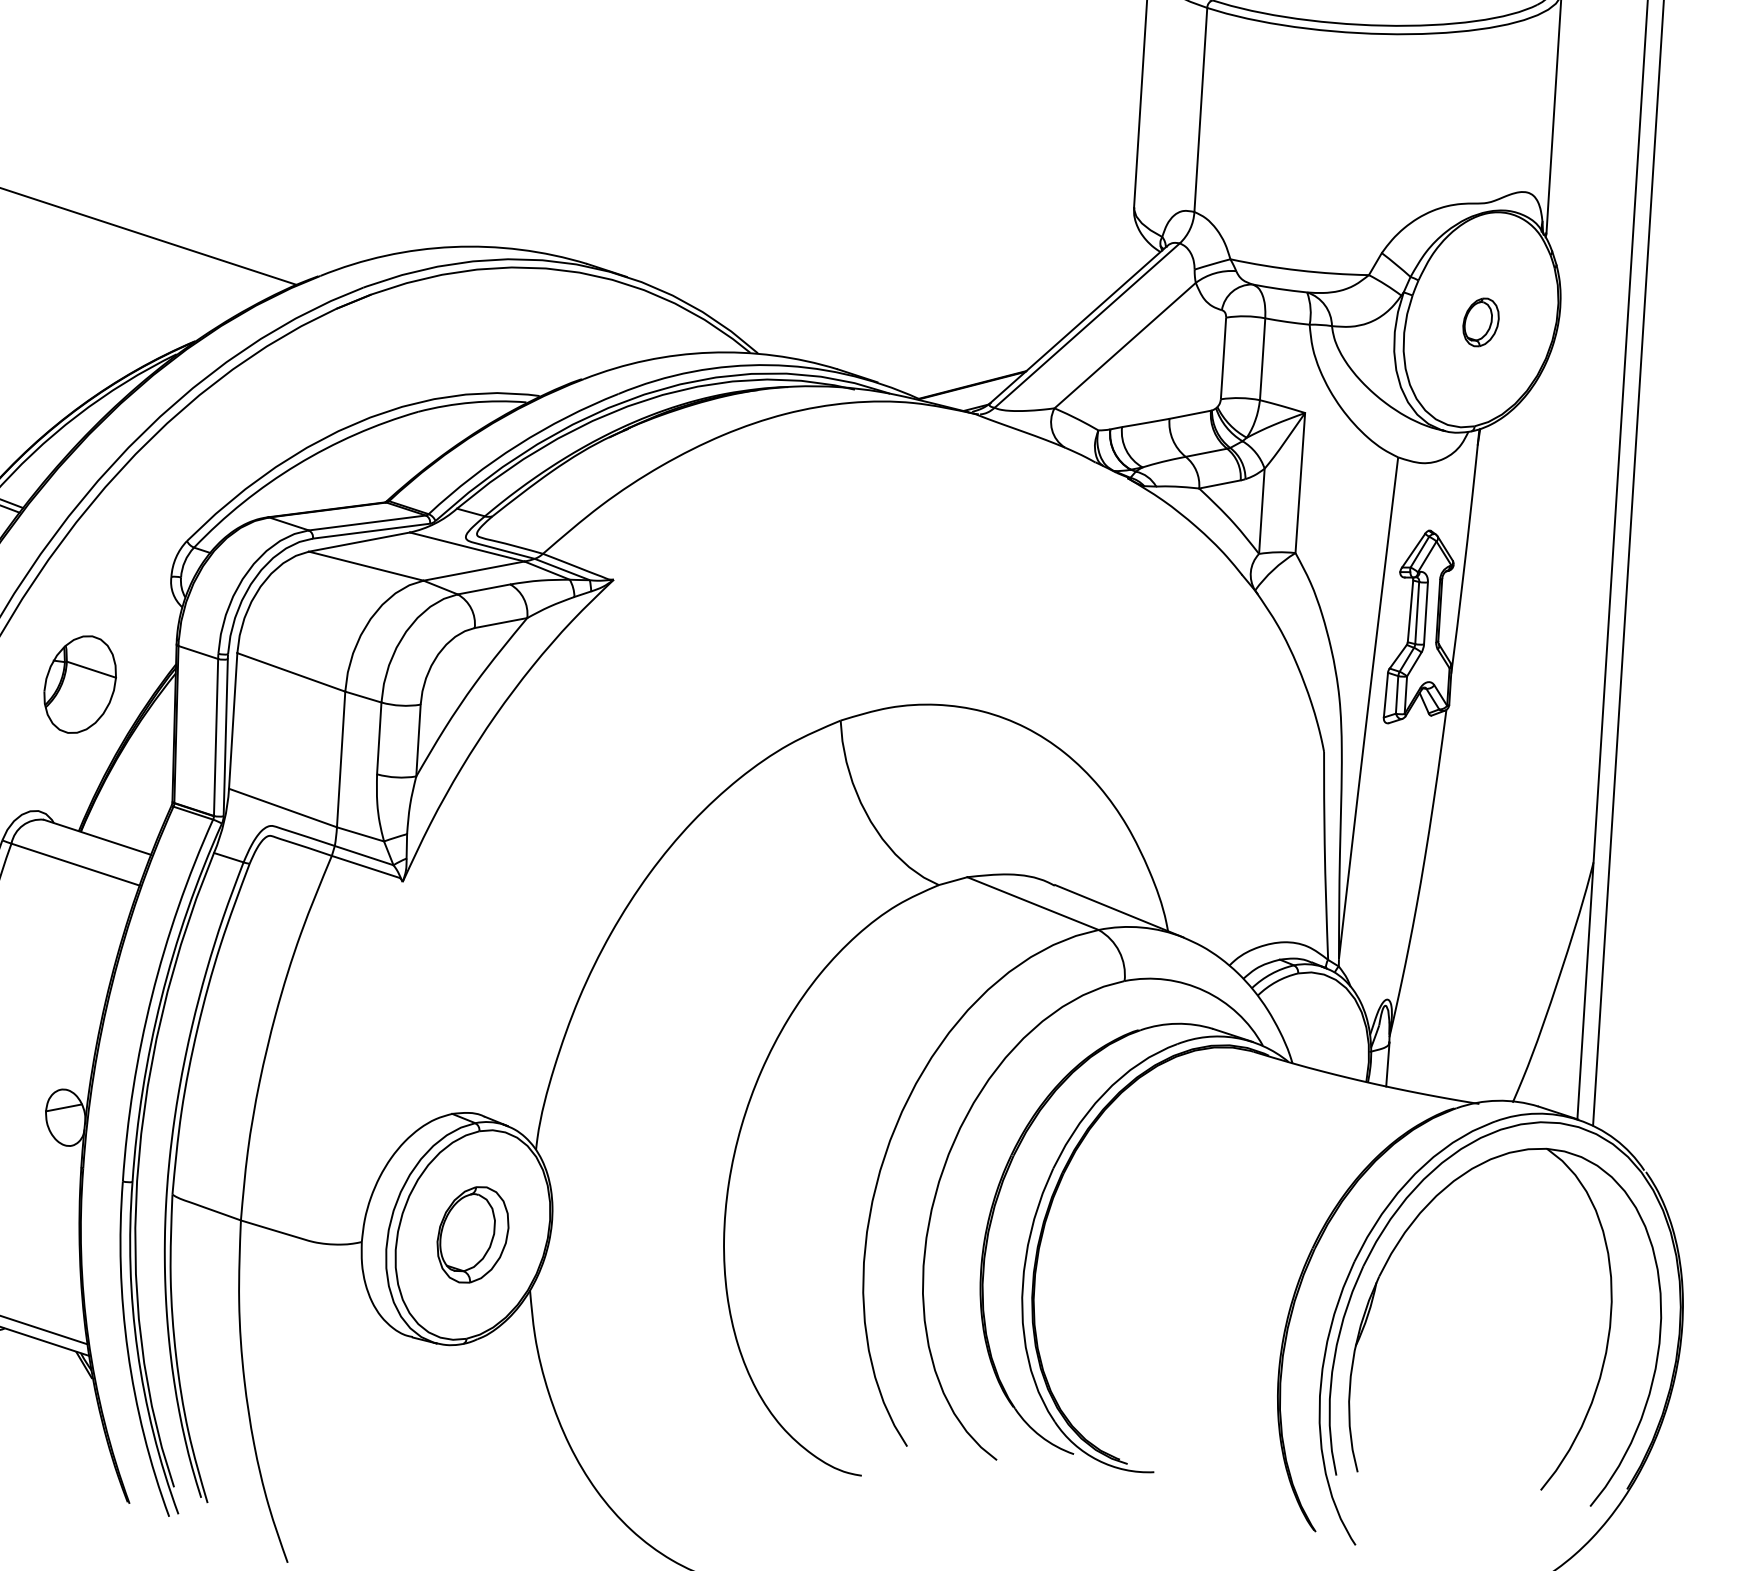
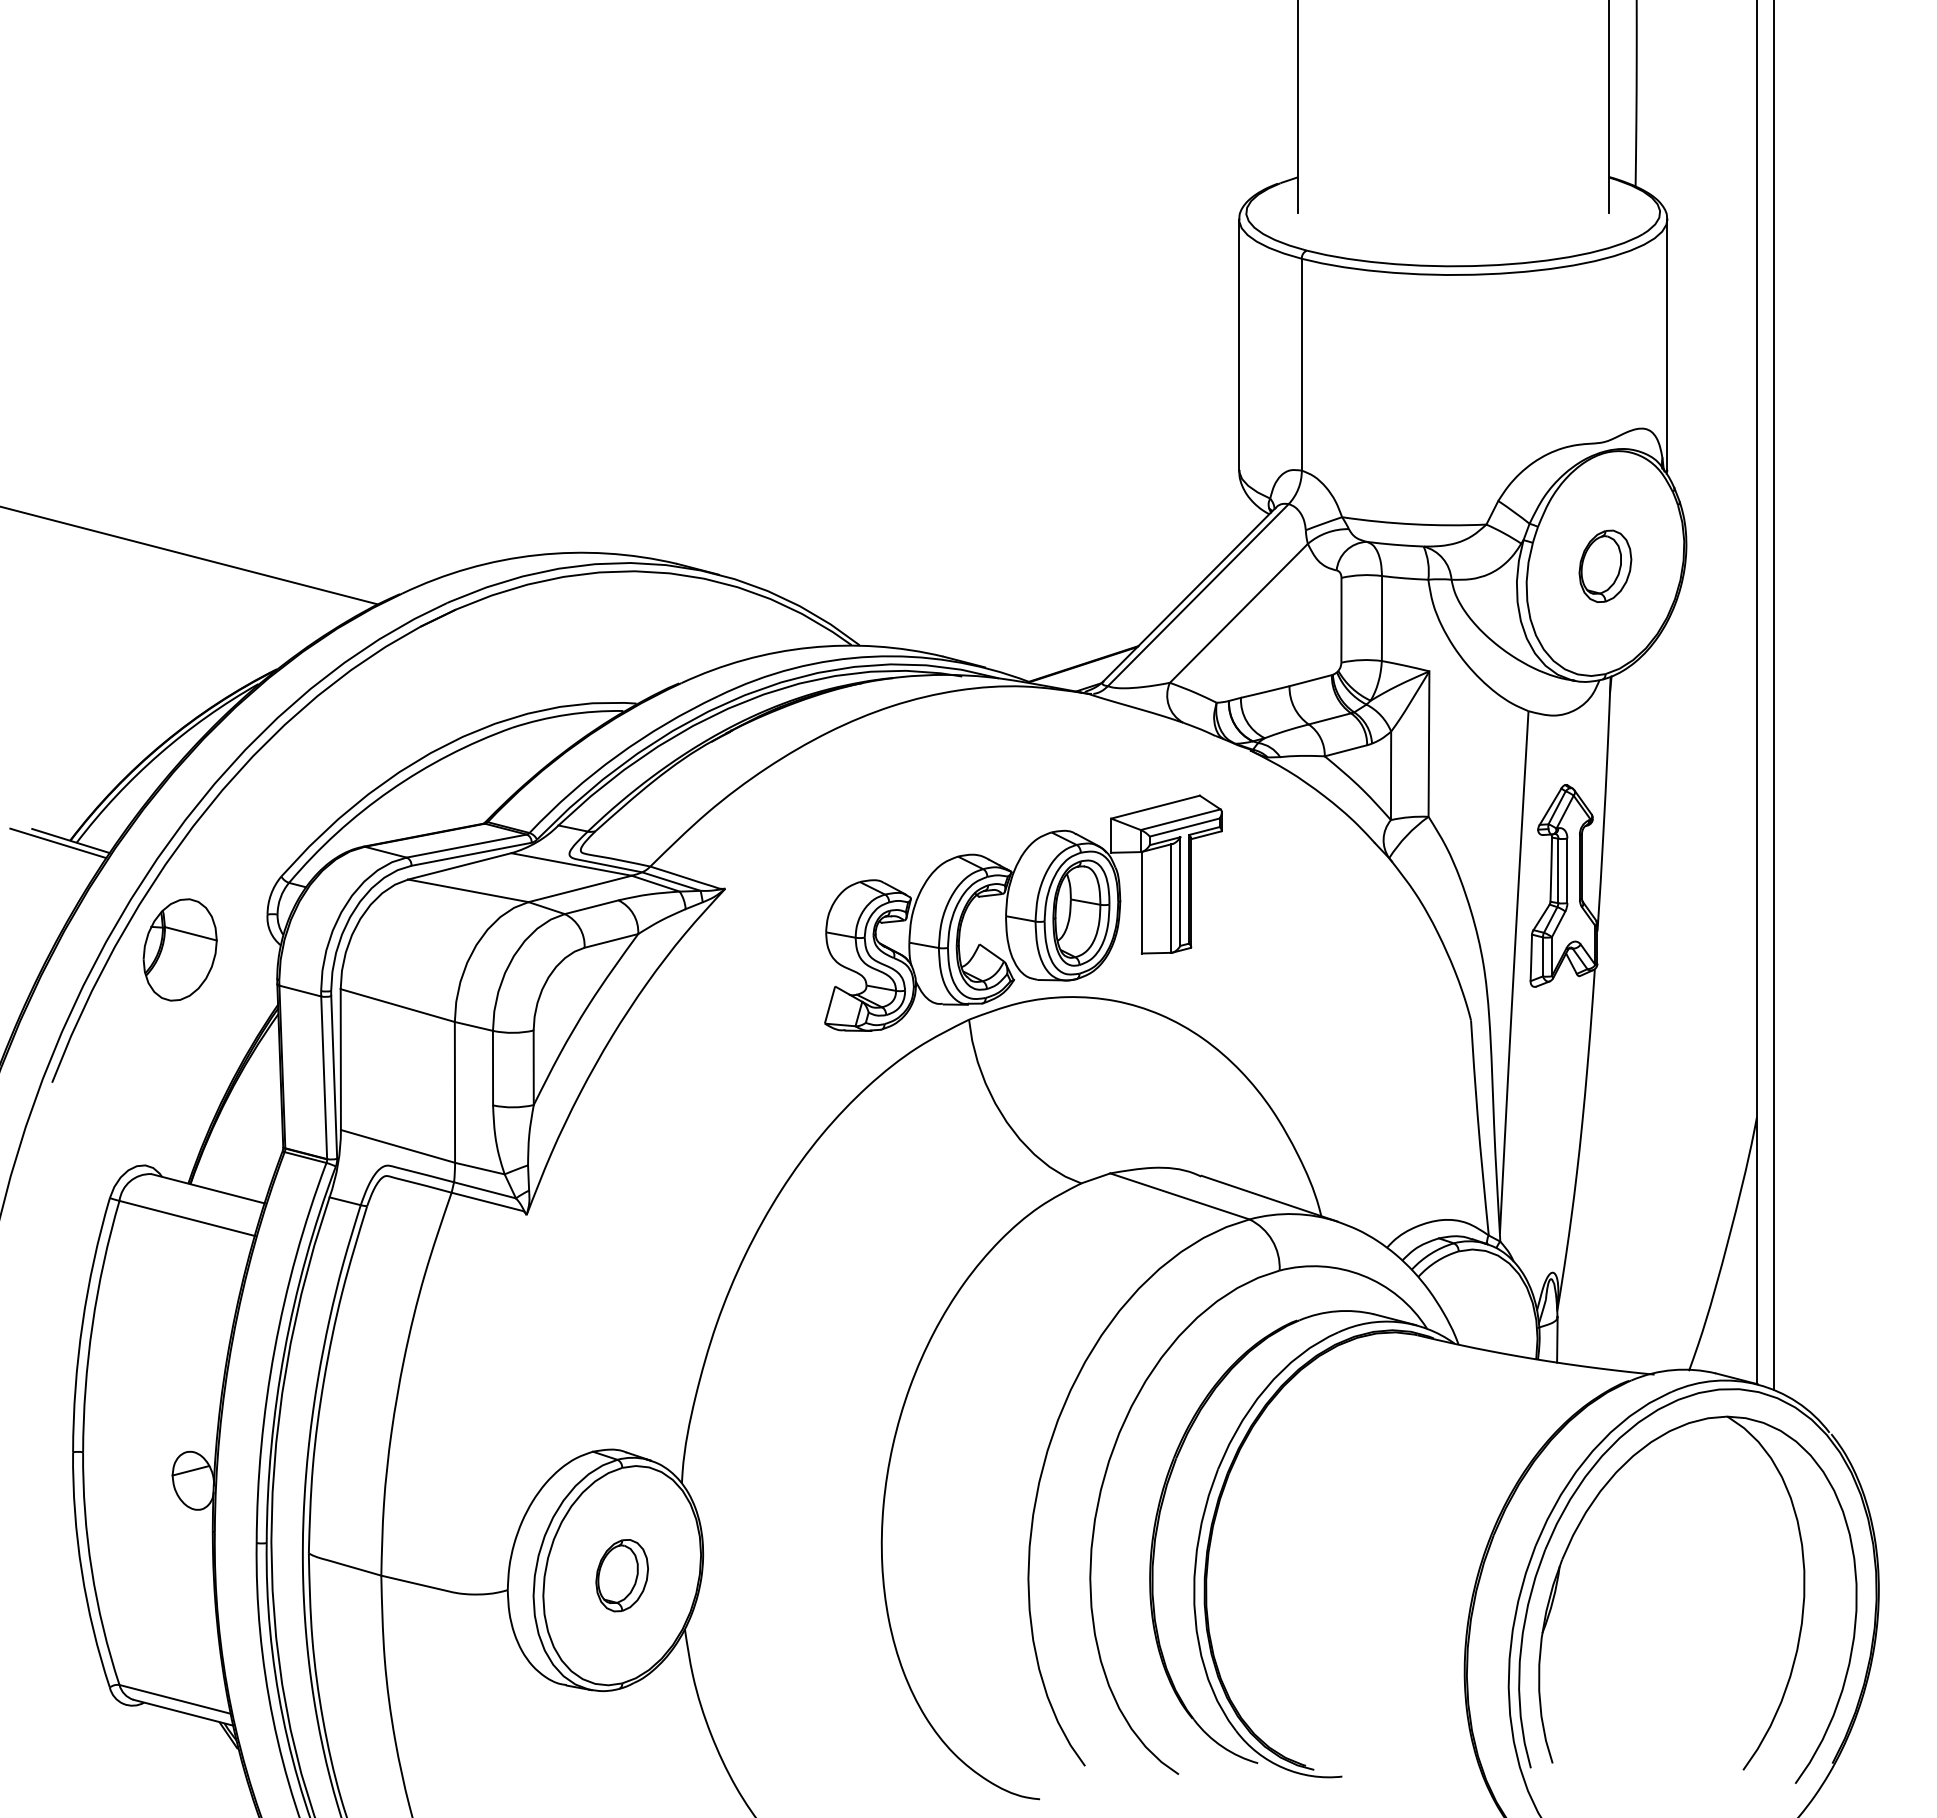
part: (1481, 321) -> (1605, 565), size x1.43
part: (899, 620) -> (1023, 912), added
part: (79, 684) -> (179, 949), moved
part: (472, 1234) -> (621, 1575), size x0.71

